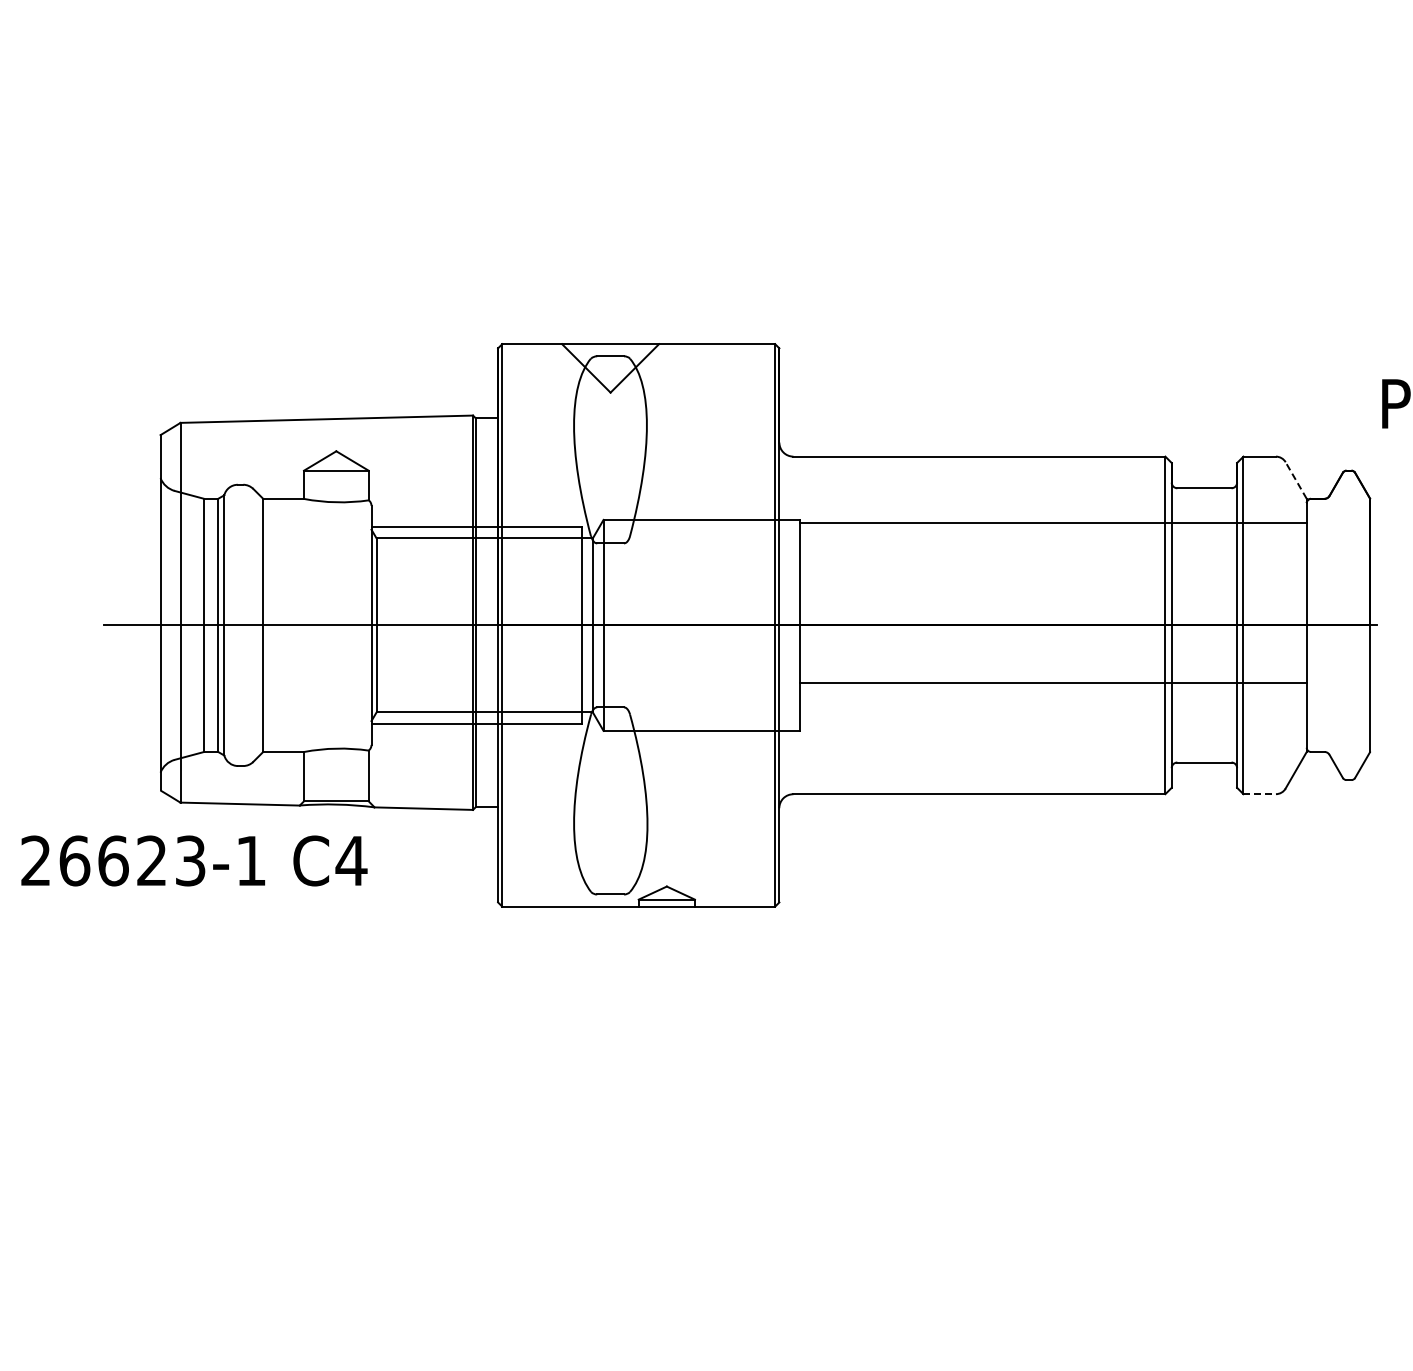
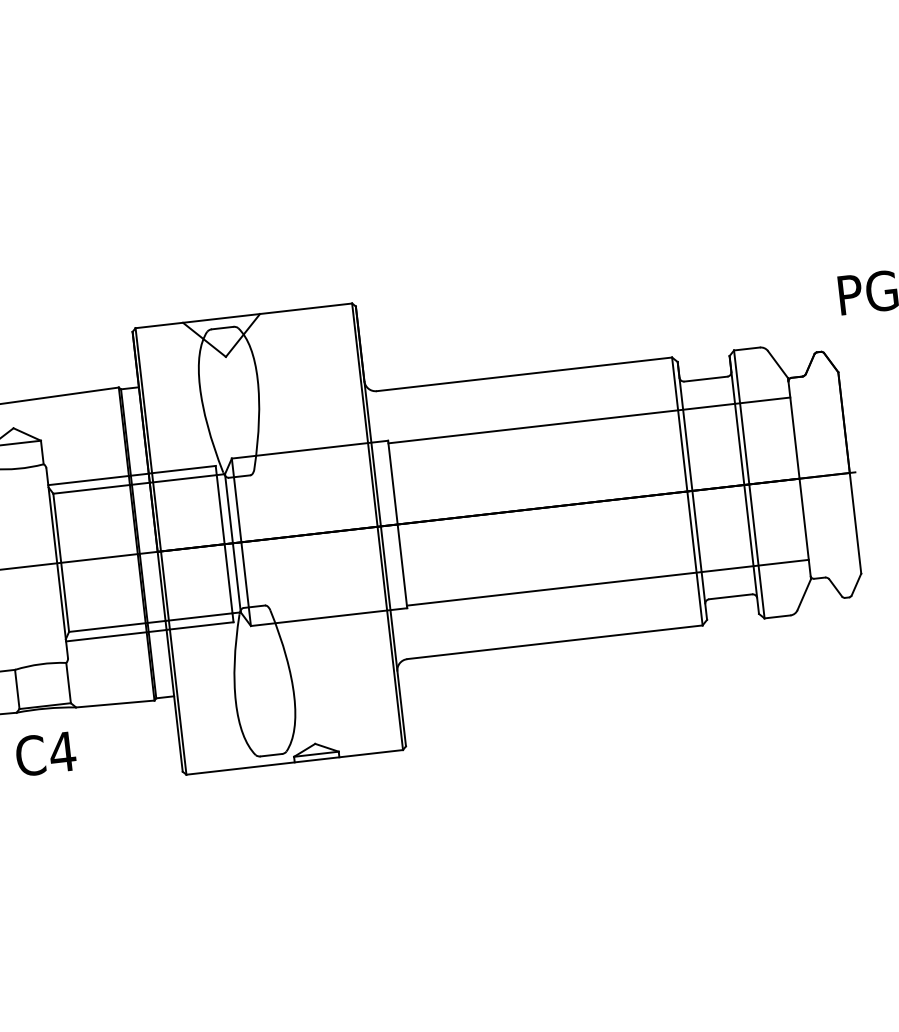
line: (1295, 480) -> (777, 364), dashed -> solid
line: (1053, 682) -> (607, 582), moved
line: (1260, 794) -> (778, 617), dashed -> solid

